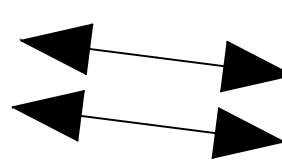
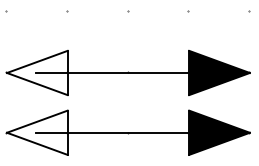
fill: (55, 44) -> (37, 72), removed
fill: (47, 111) -> (37, 132), removed

